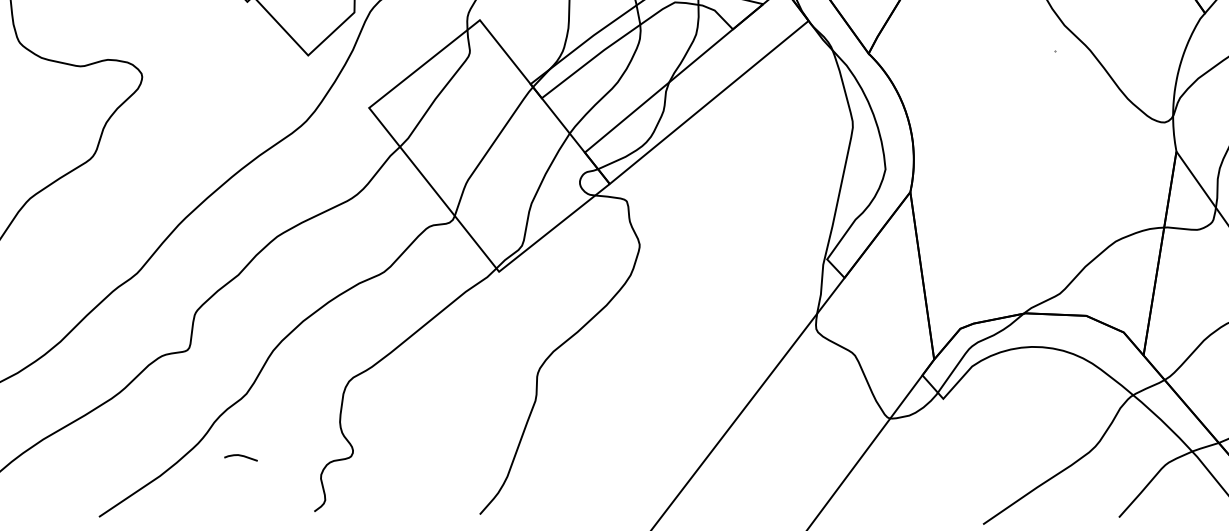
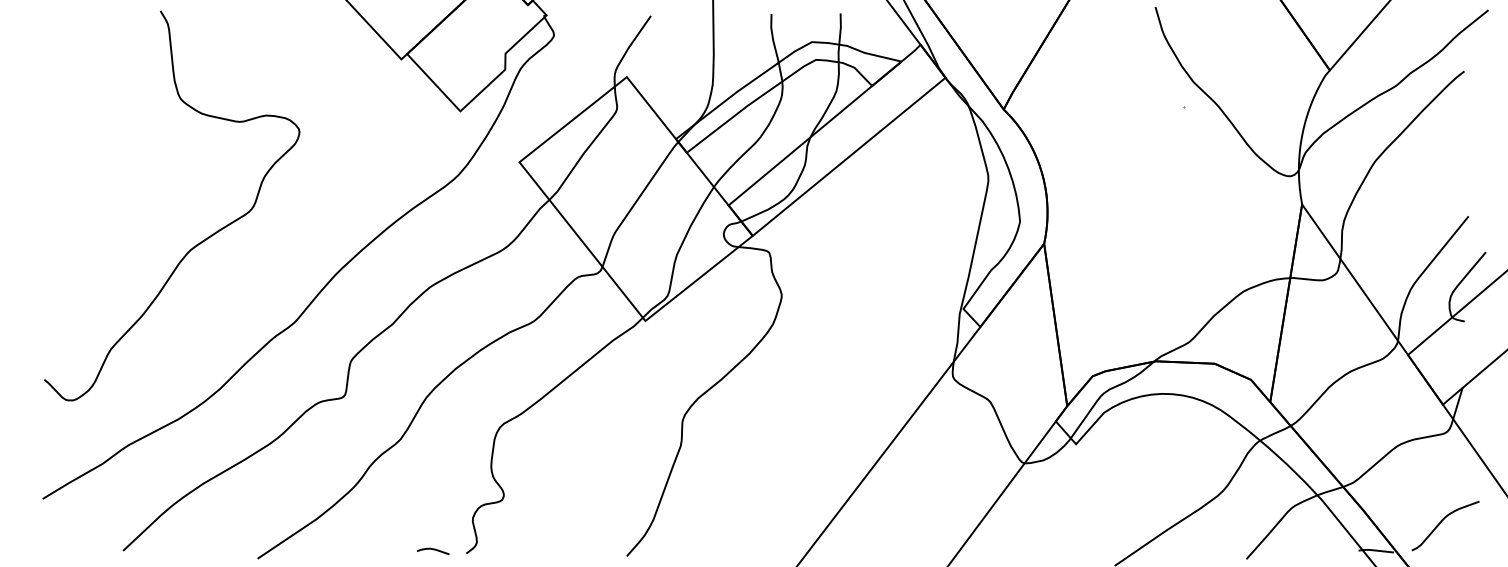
curve: (241, 456) -> (433, 550), moved

